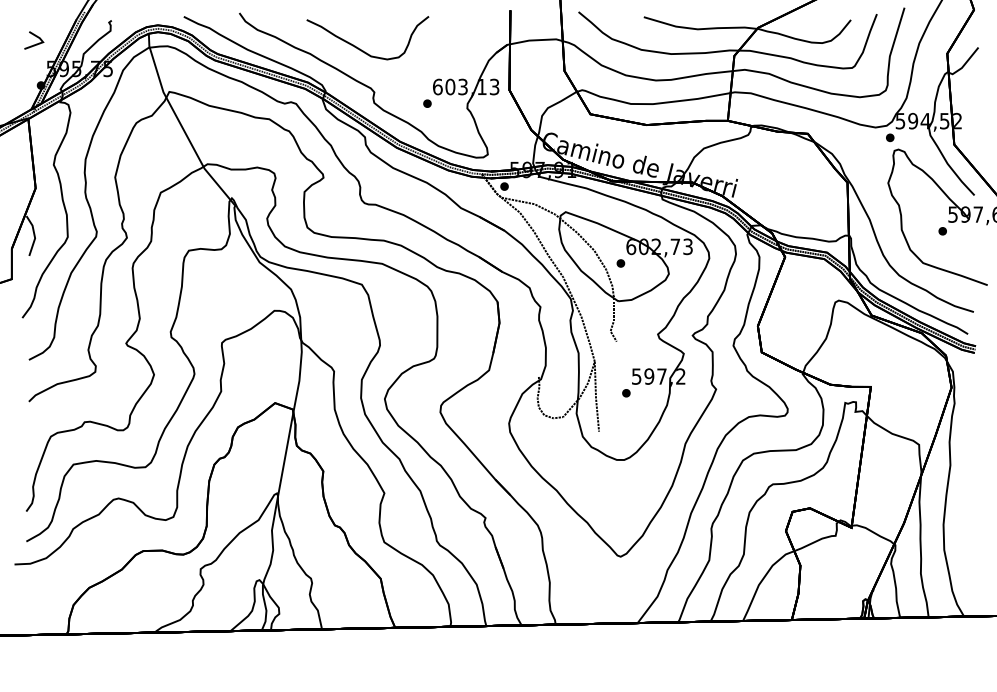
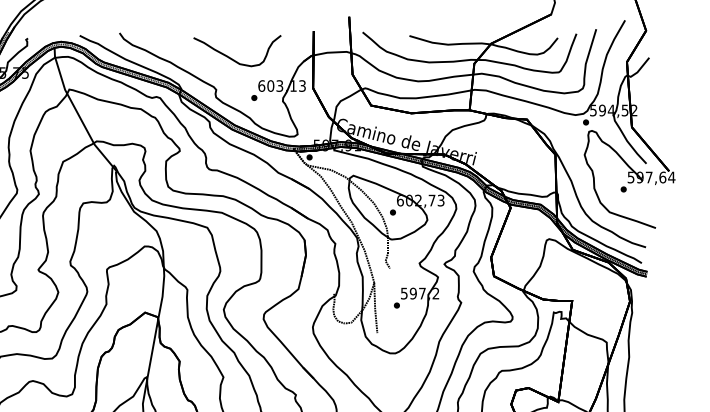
part: (360, 48) -> (232, 58), moved

